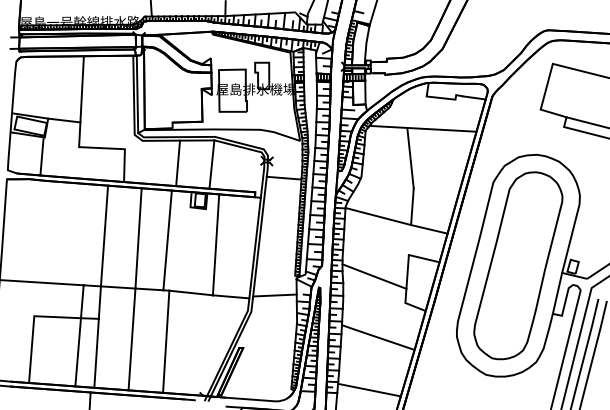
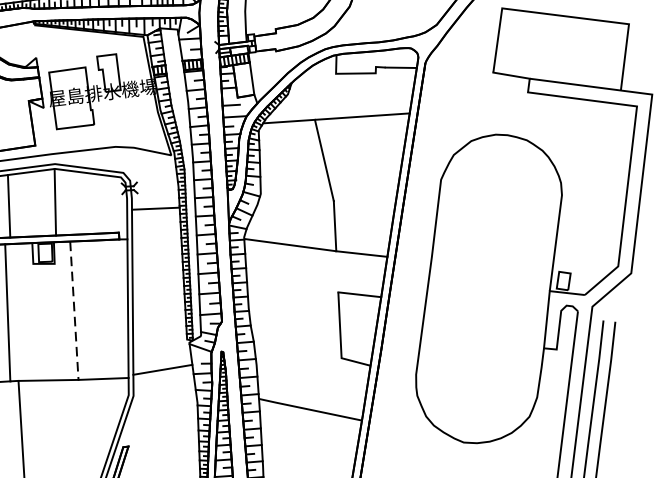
line: (216, 244) -> (74, 310), solid -> dashed
part: (518, 265) -> (489, 288), removed
line: (374, 276) -> (295, 327), removed

